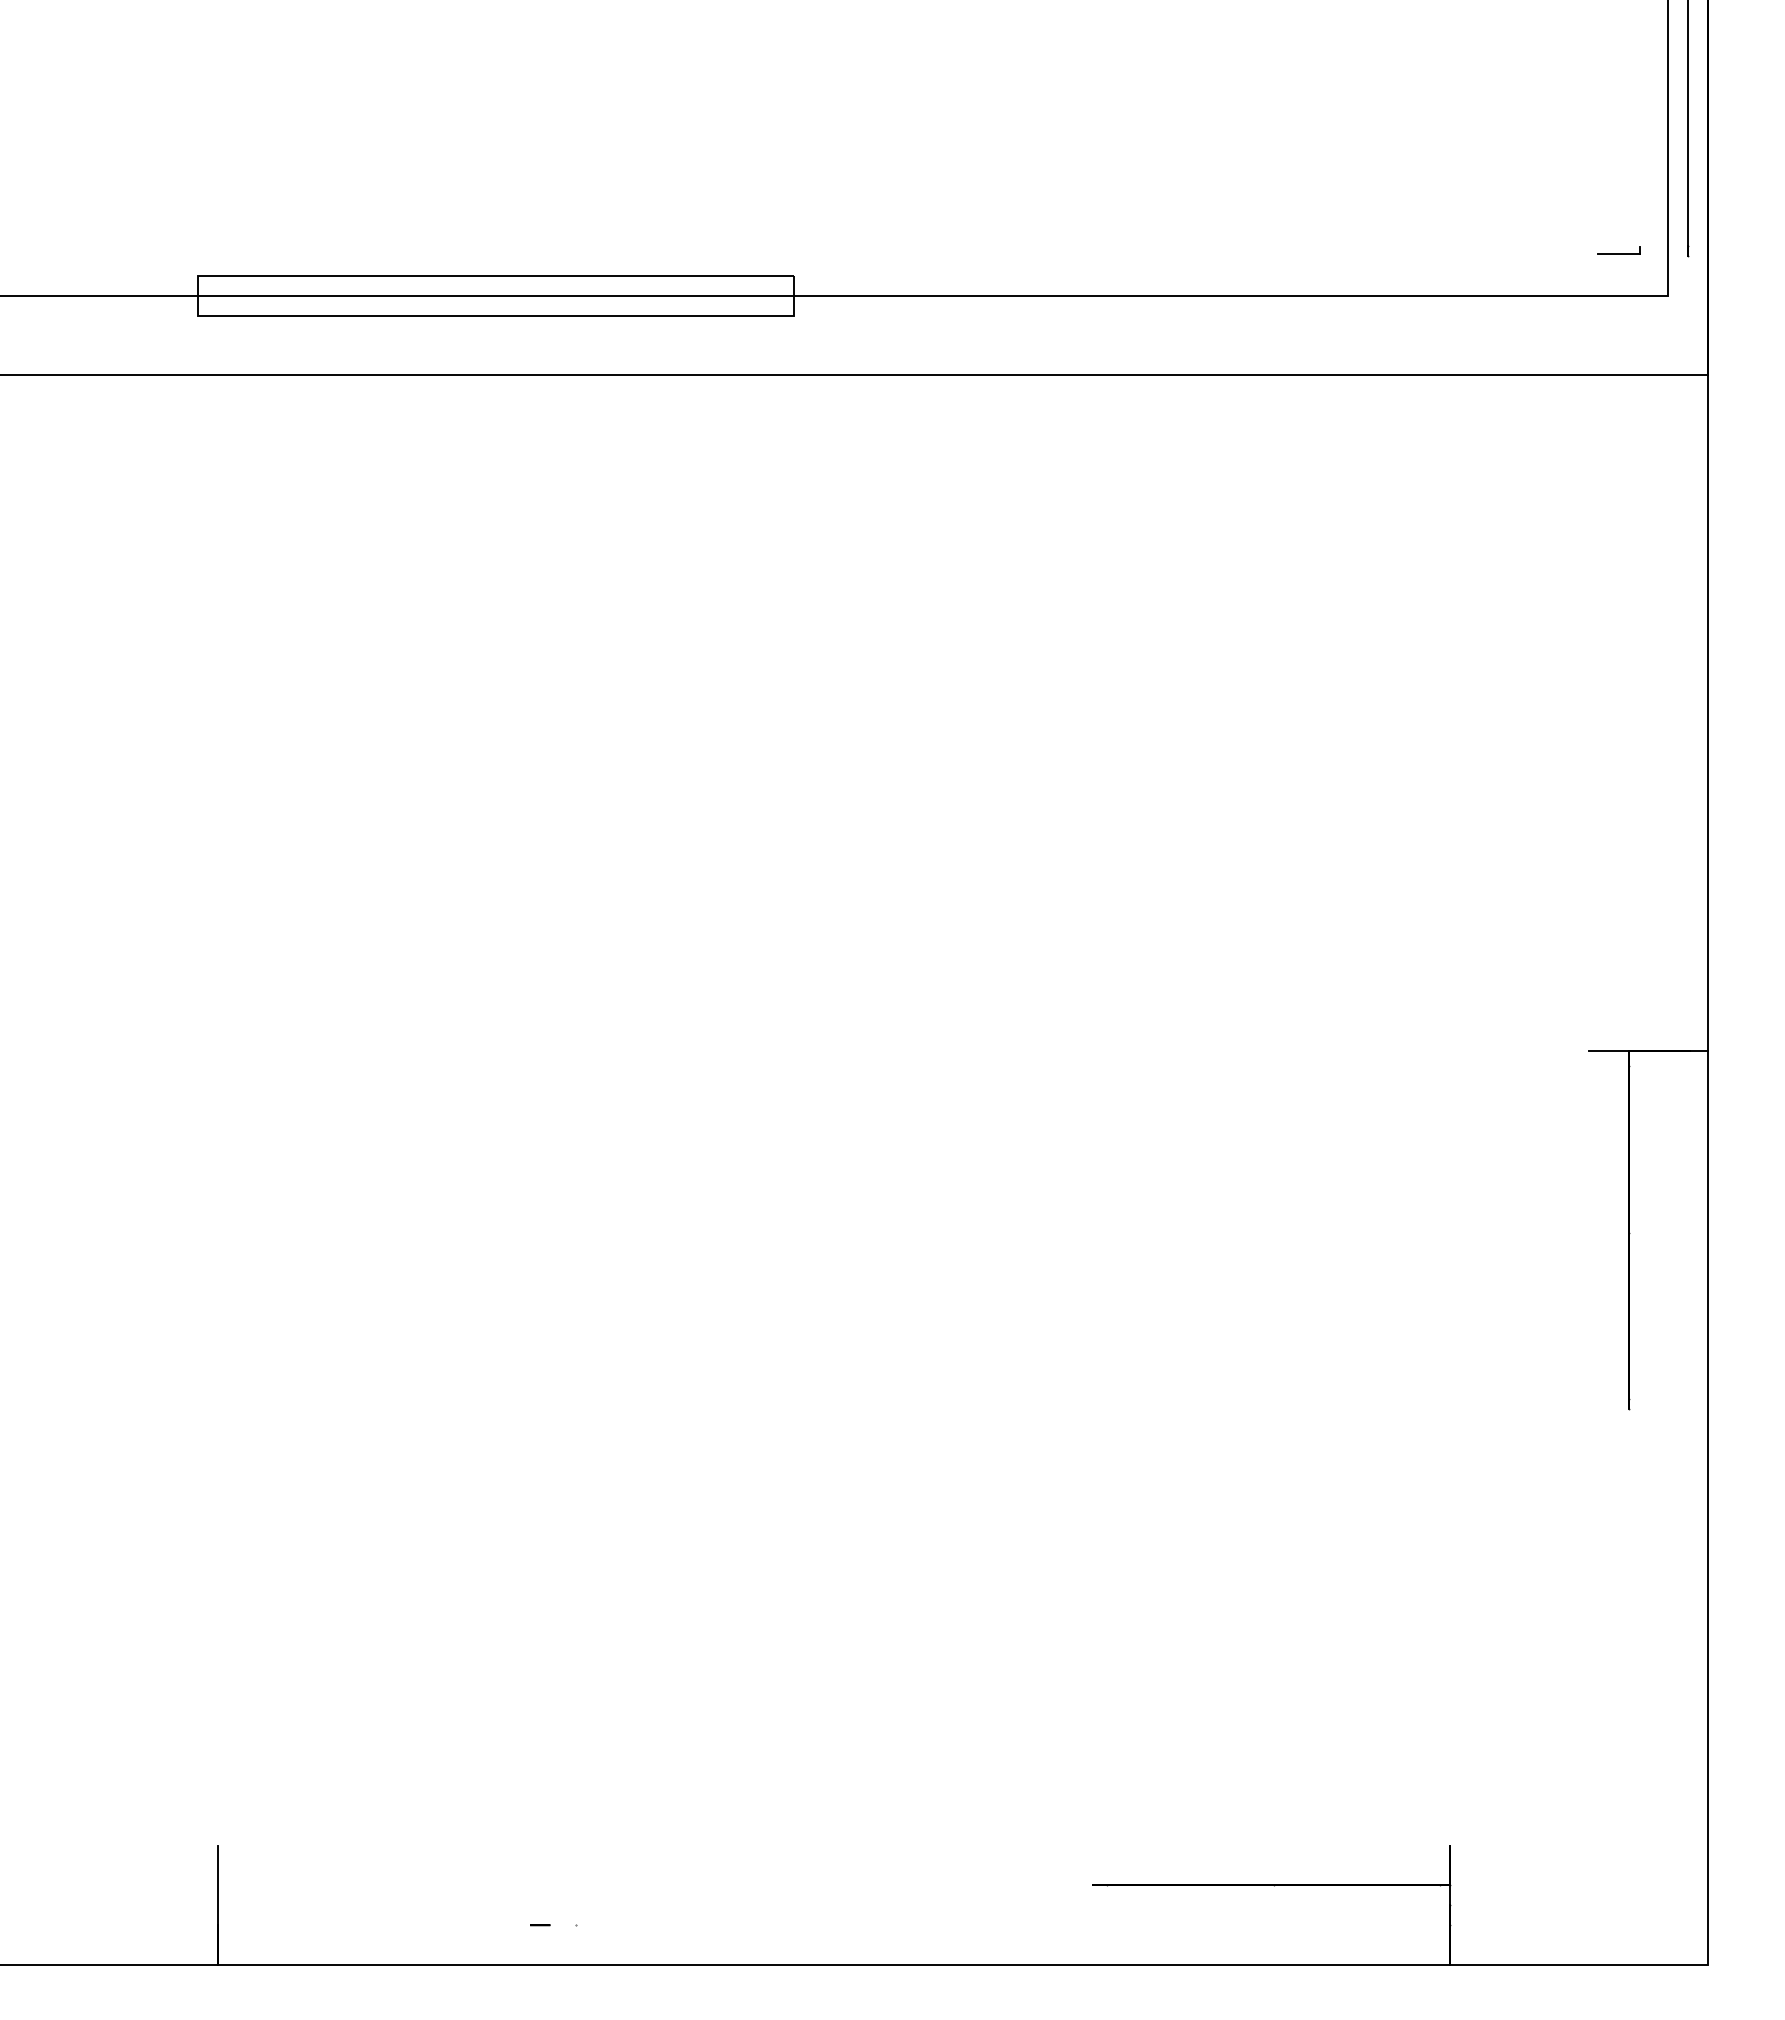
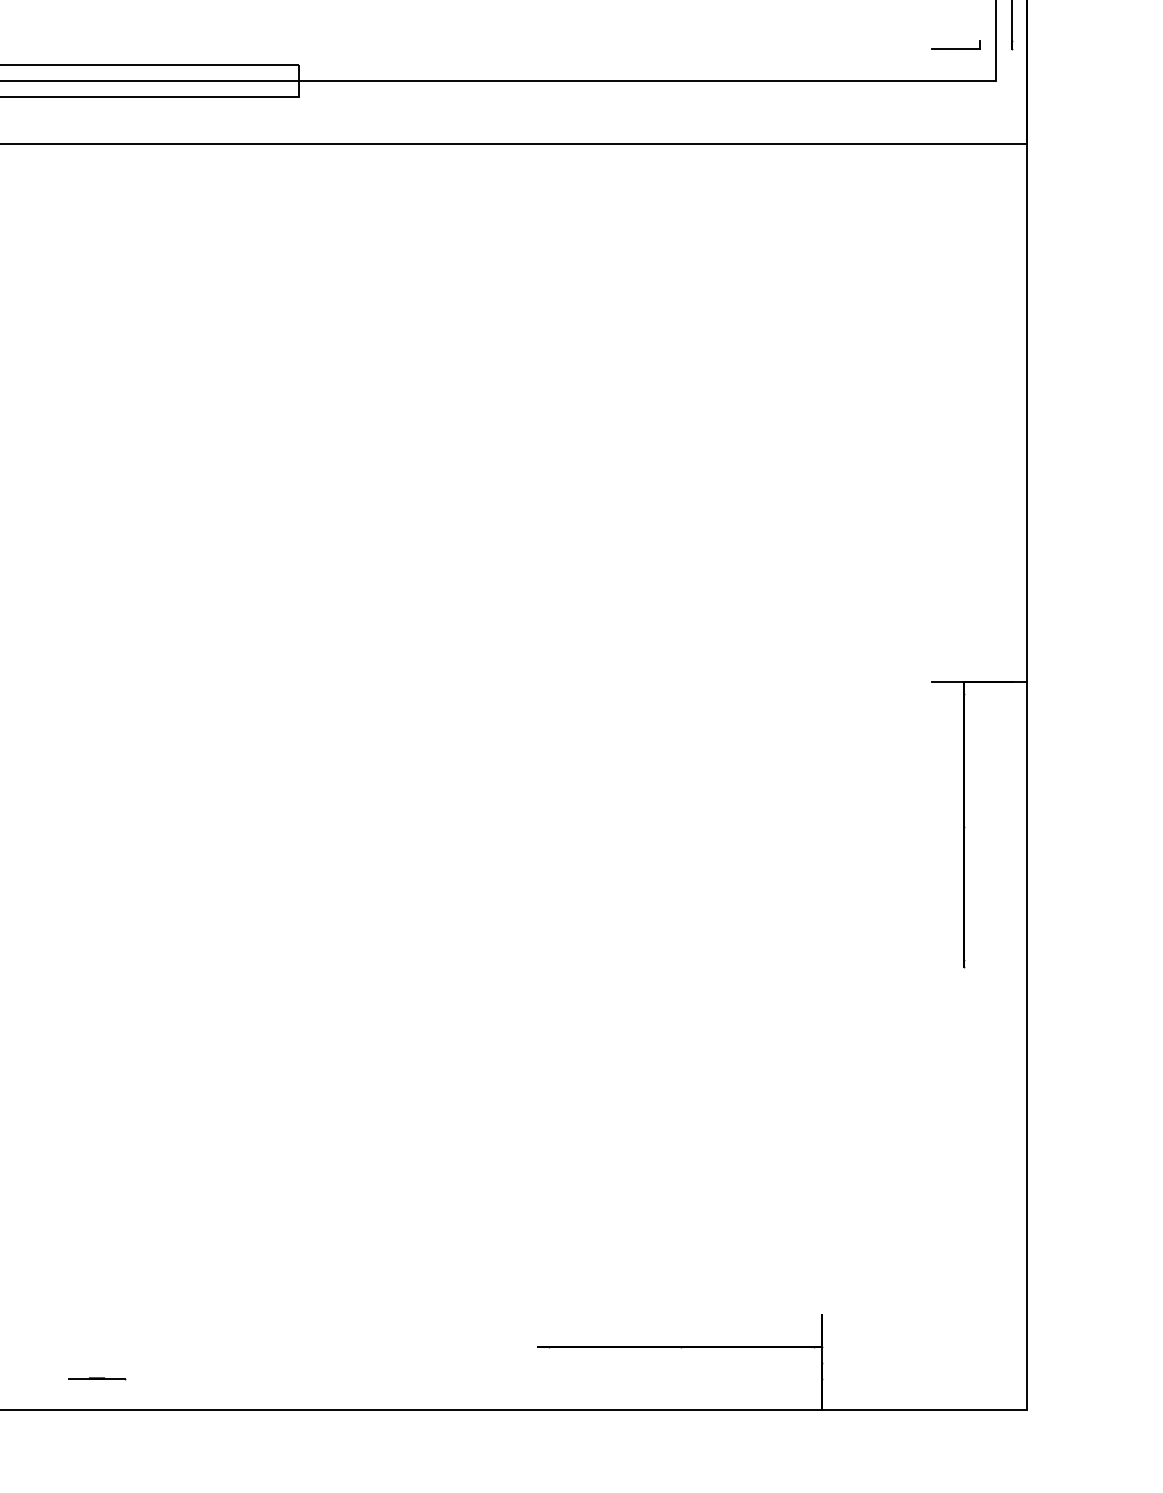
part: (1618, 250) -> (955, 44), size x1.43
line: (539, 1925) -> (96, 1378), added

